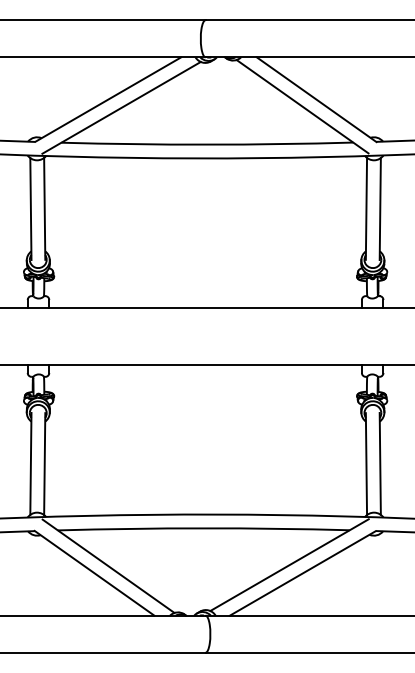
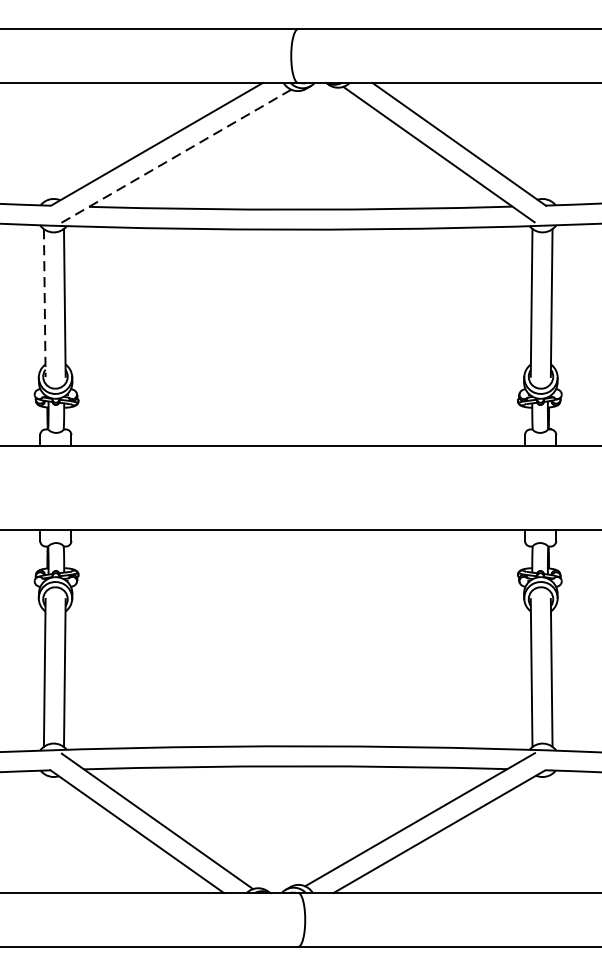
line: (121, 107) -> (176, 155), solid -> dashed
line: (30, 209) -> (44, 303), solid -> dashed

